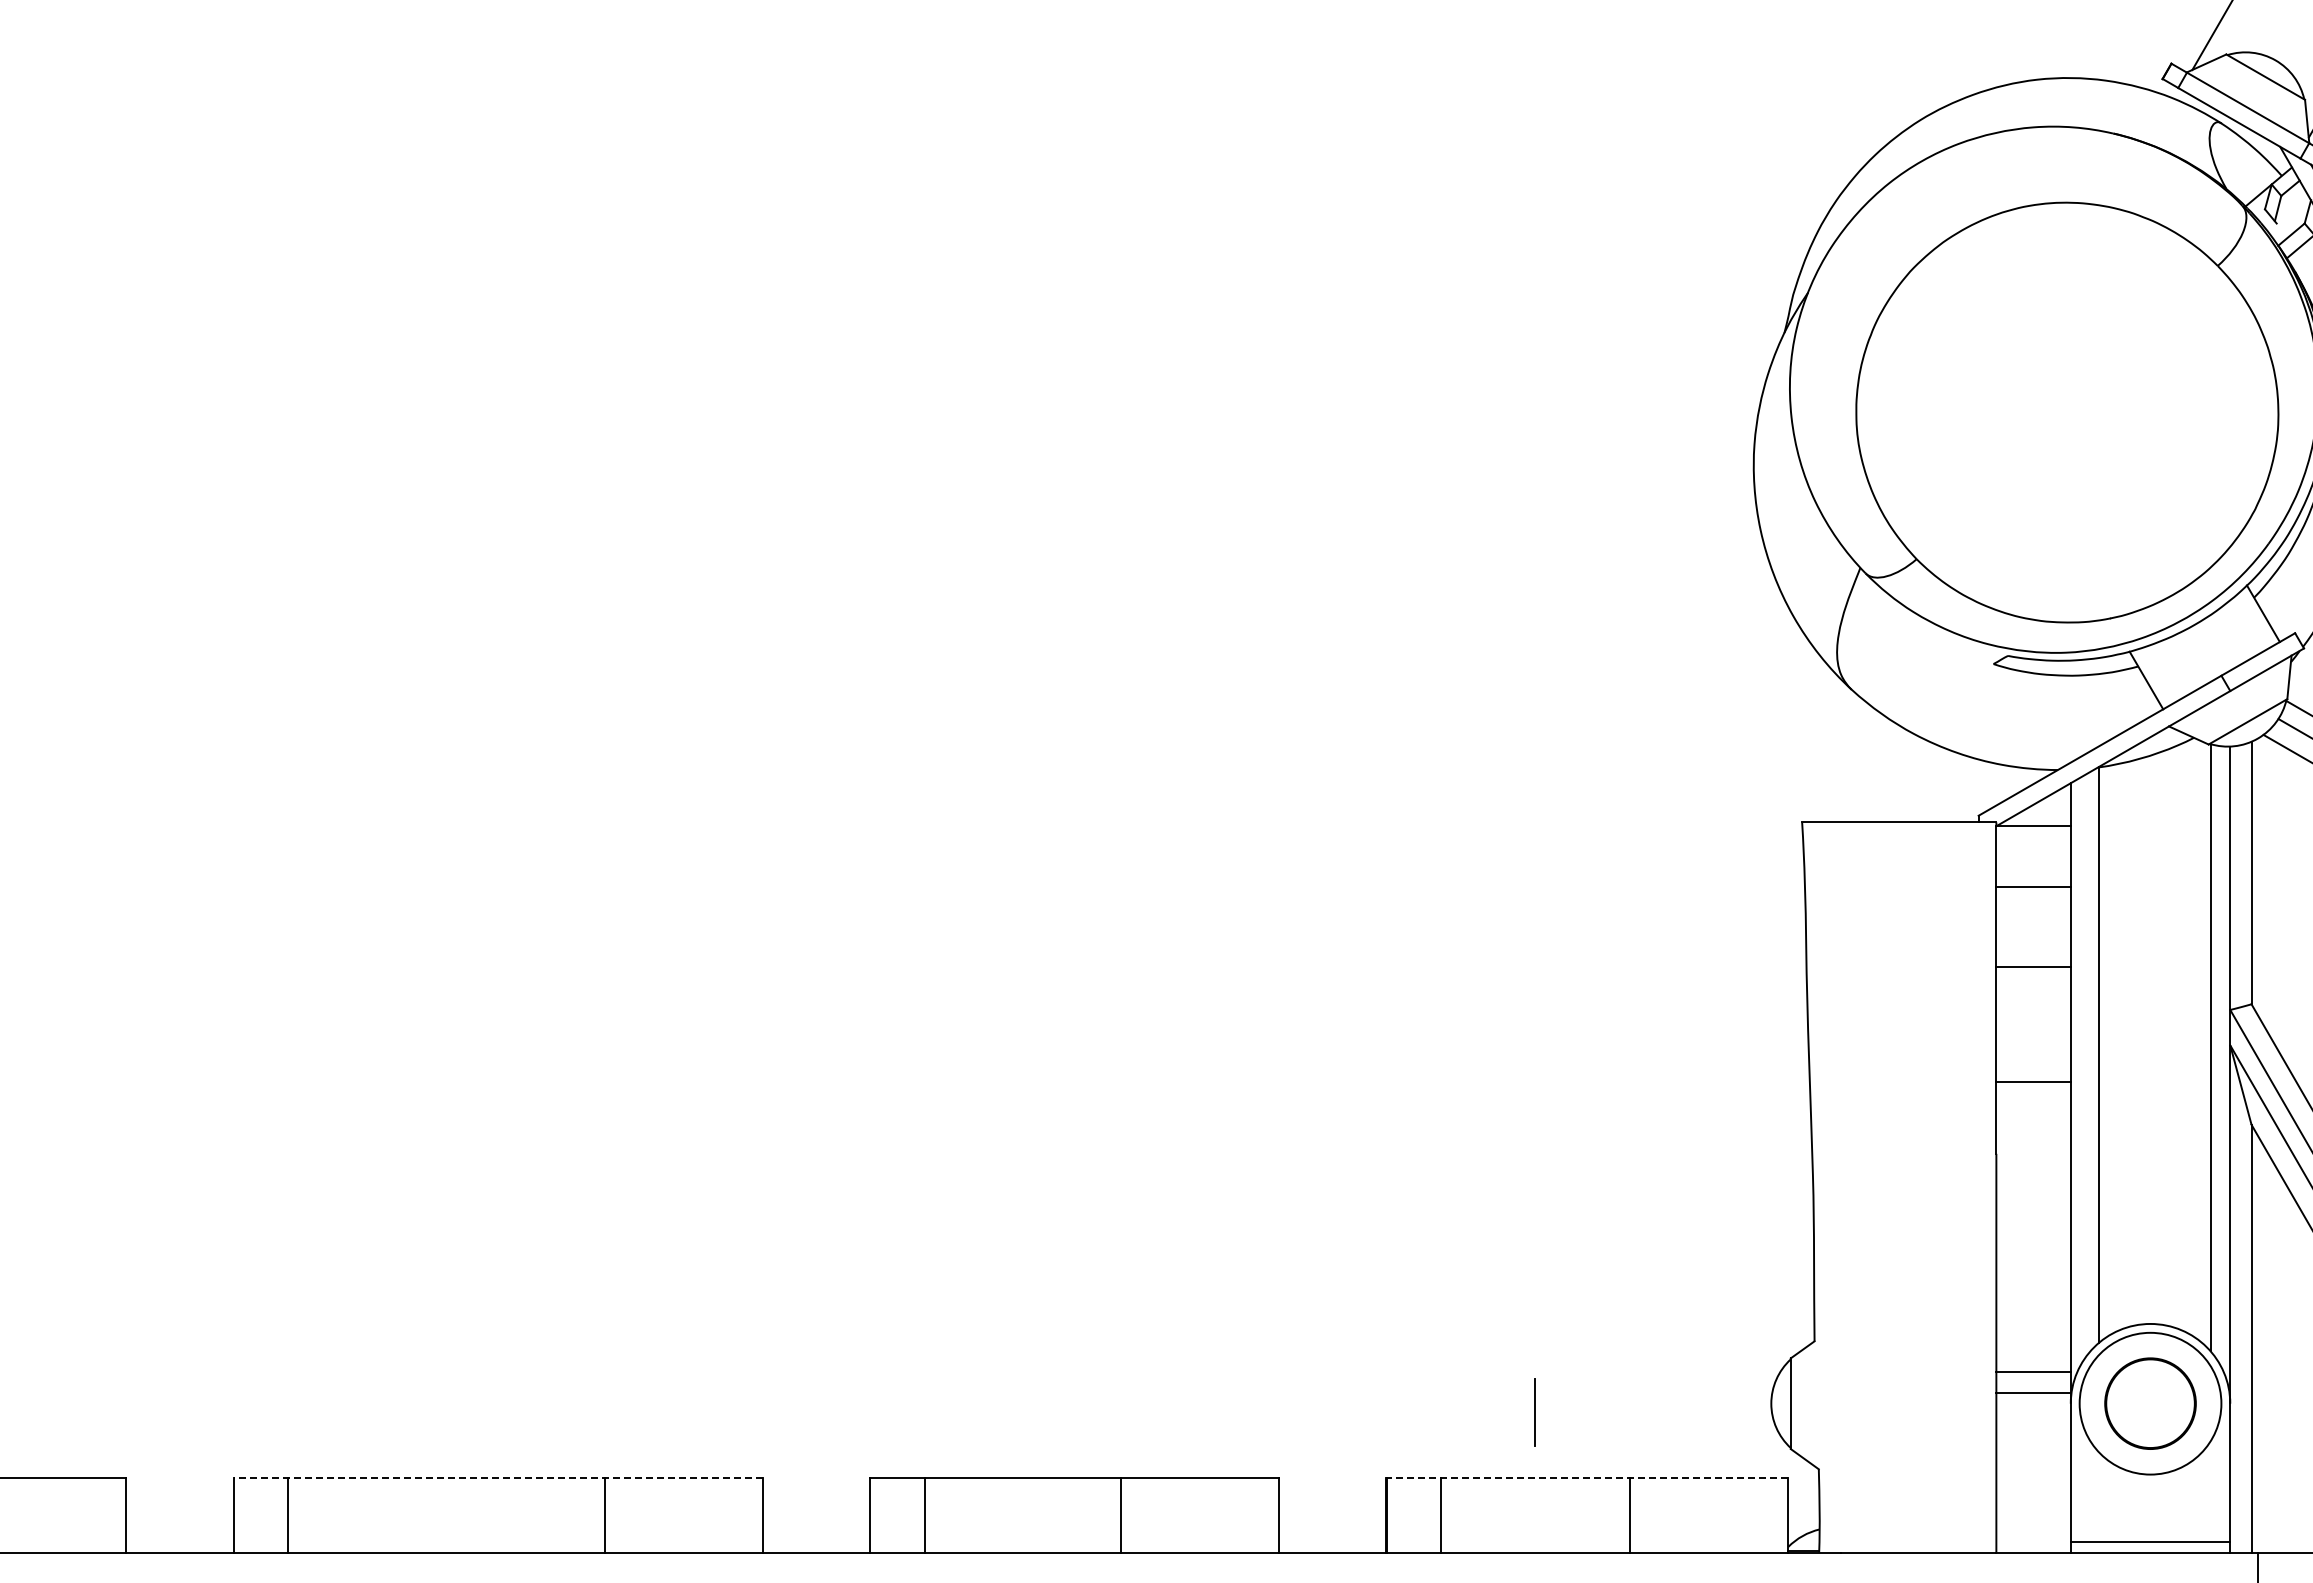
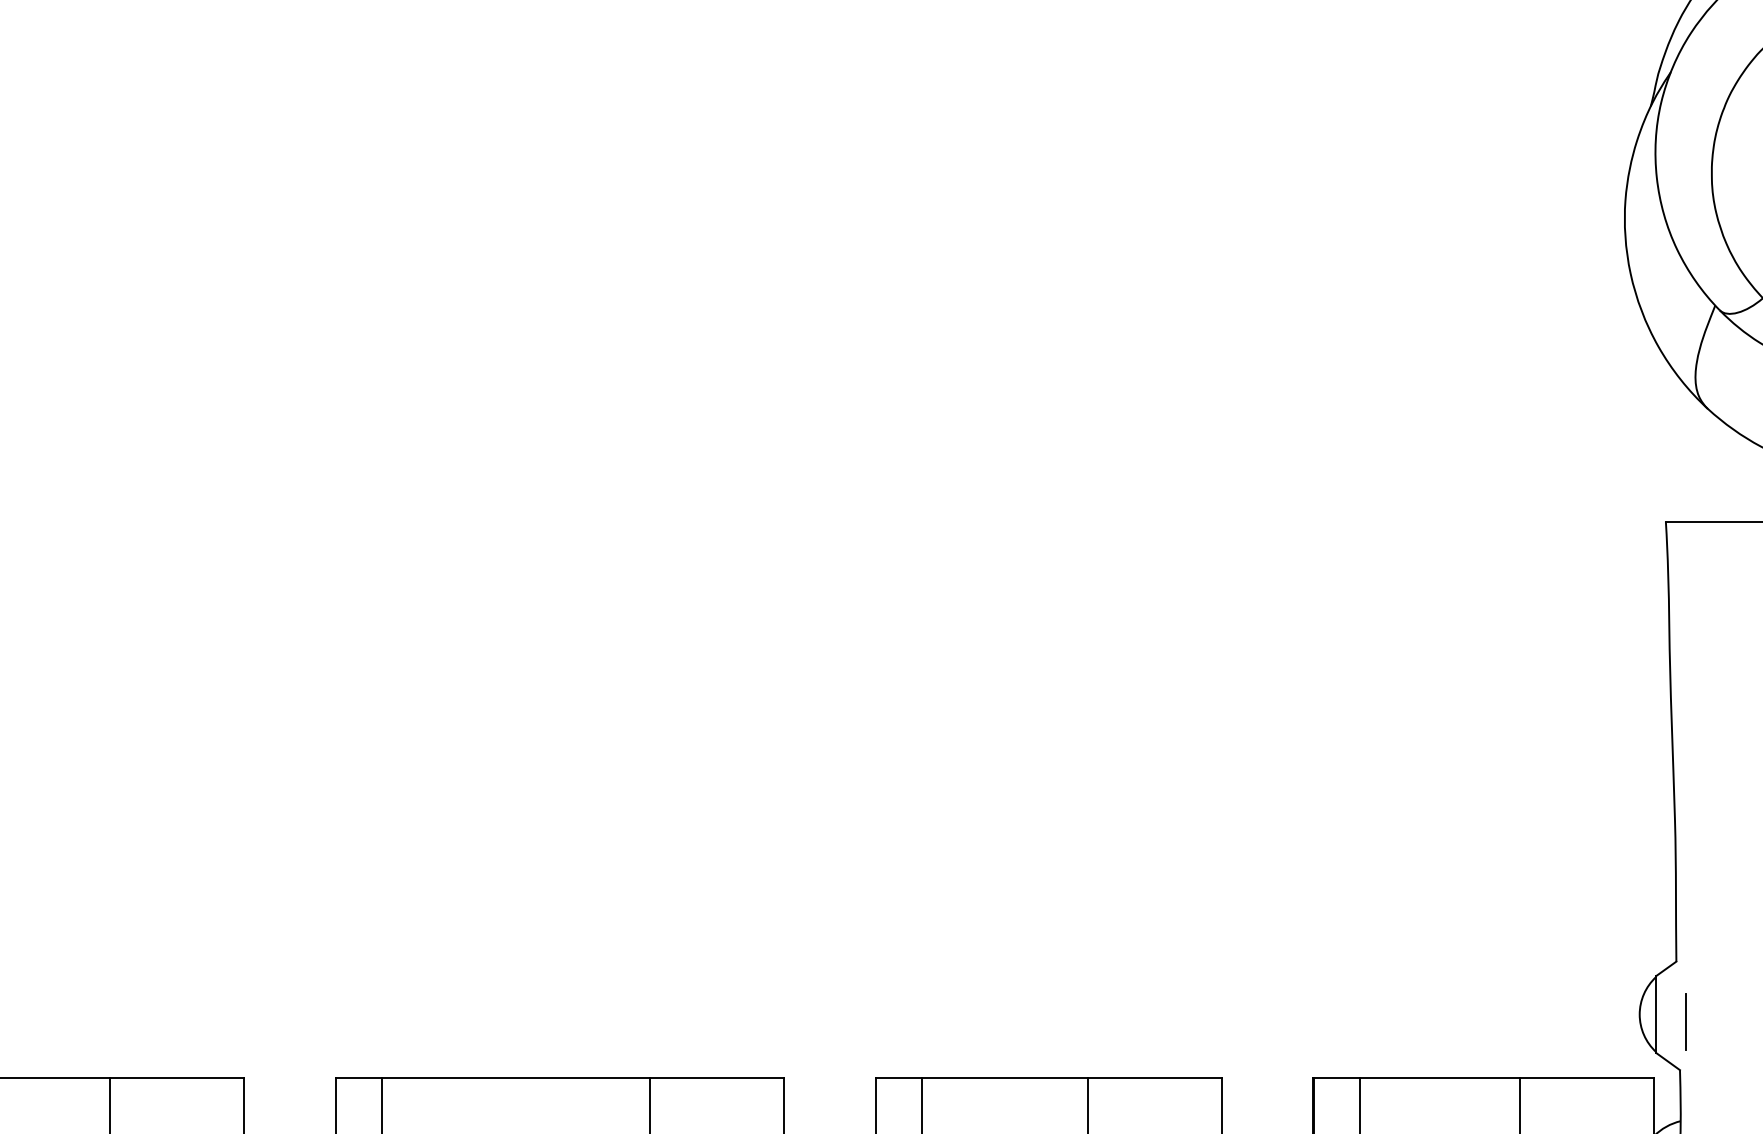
line: (1534, 1412) -> (1685, 1021), moved
line: (497, 1478) -> (559, 1077), dashed -> solid
line: (1586, 1478) -> (1482, 1077), dashed -> solid

